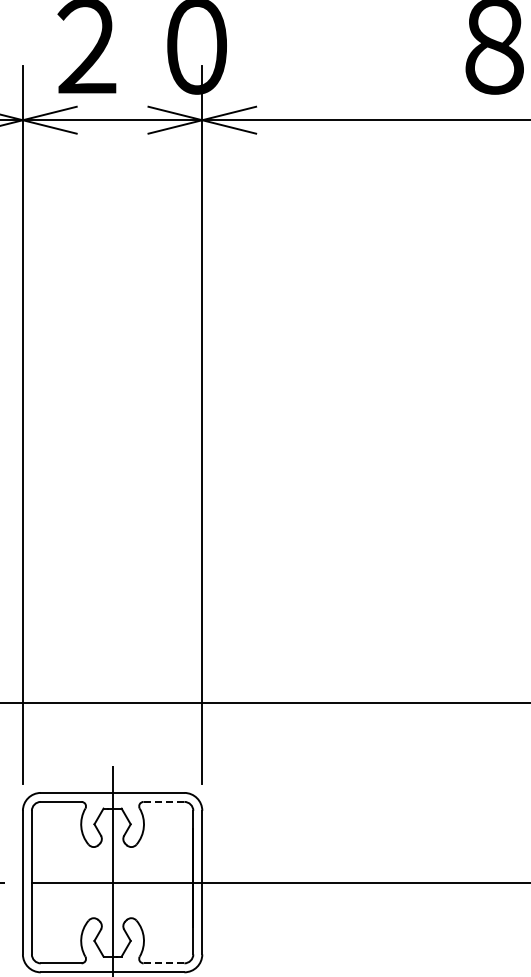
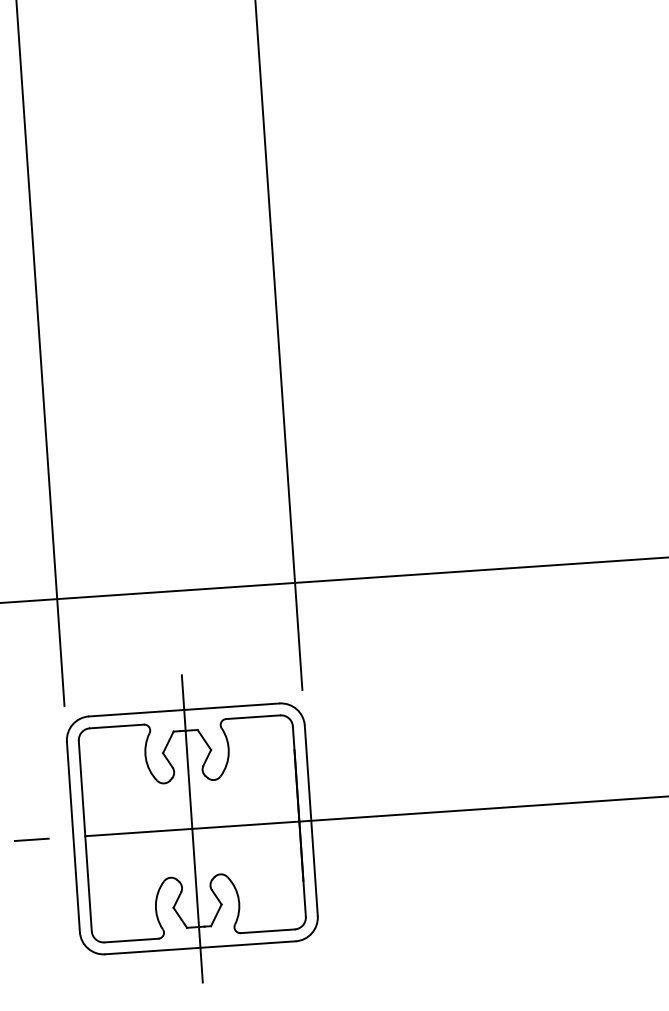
line: (164, 801) -> (253, 716), dashed -> solid
line: (164, 963) -> (268, 931), dashed -> solid

